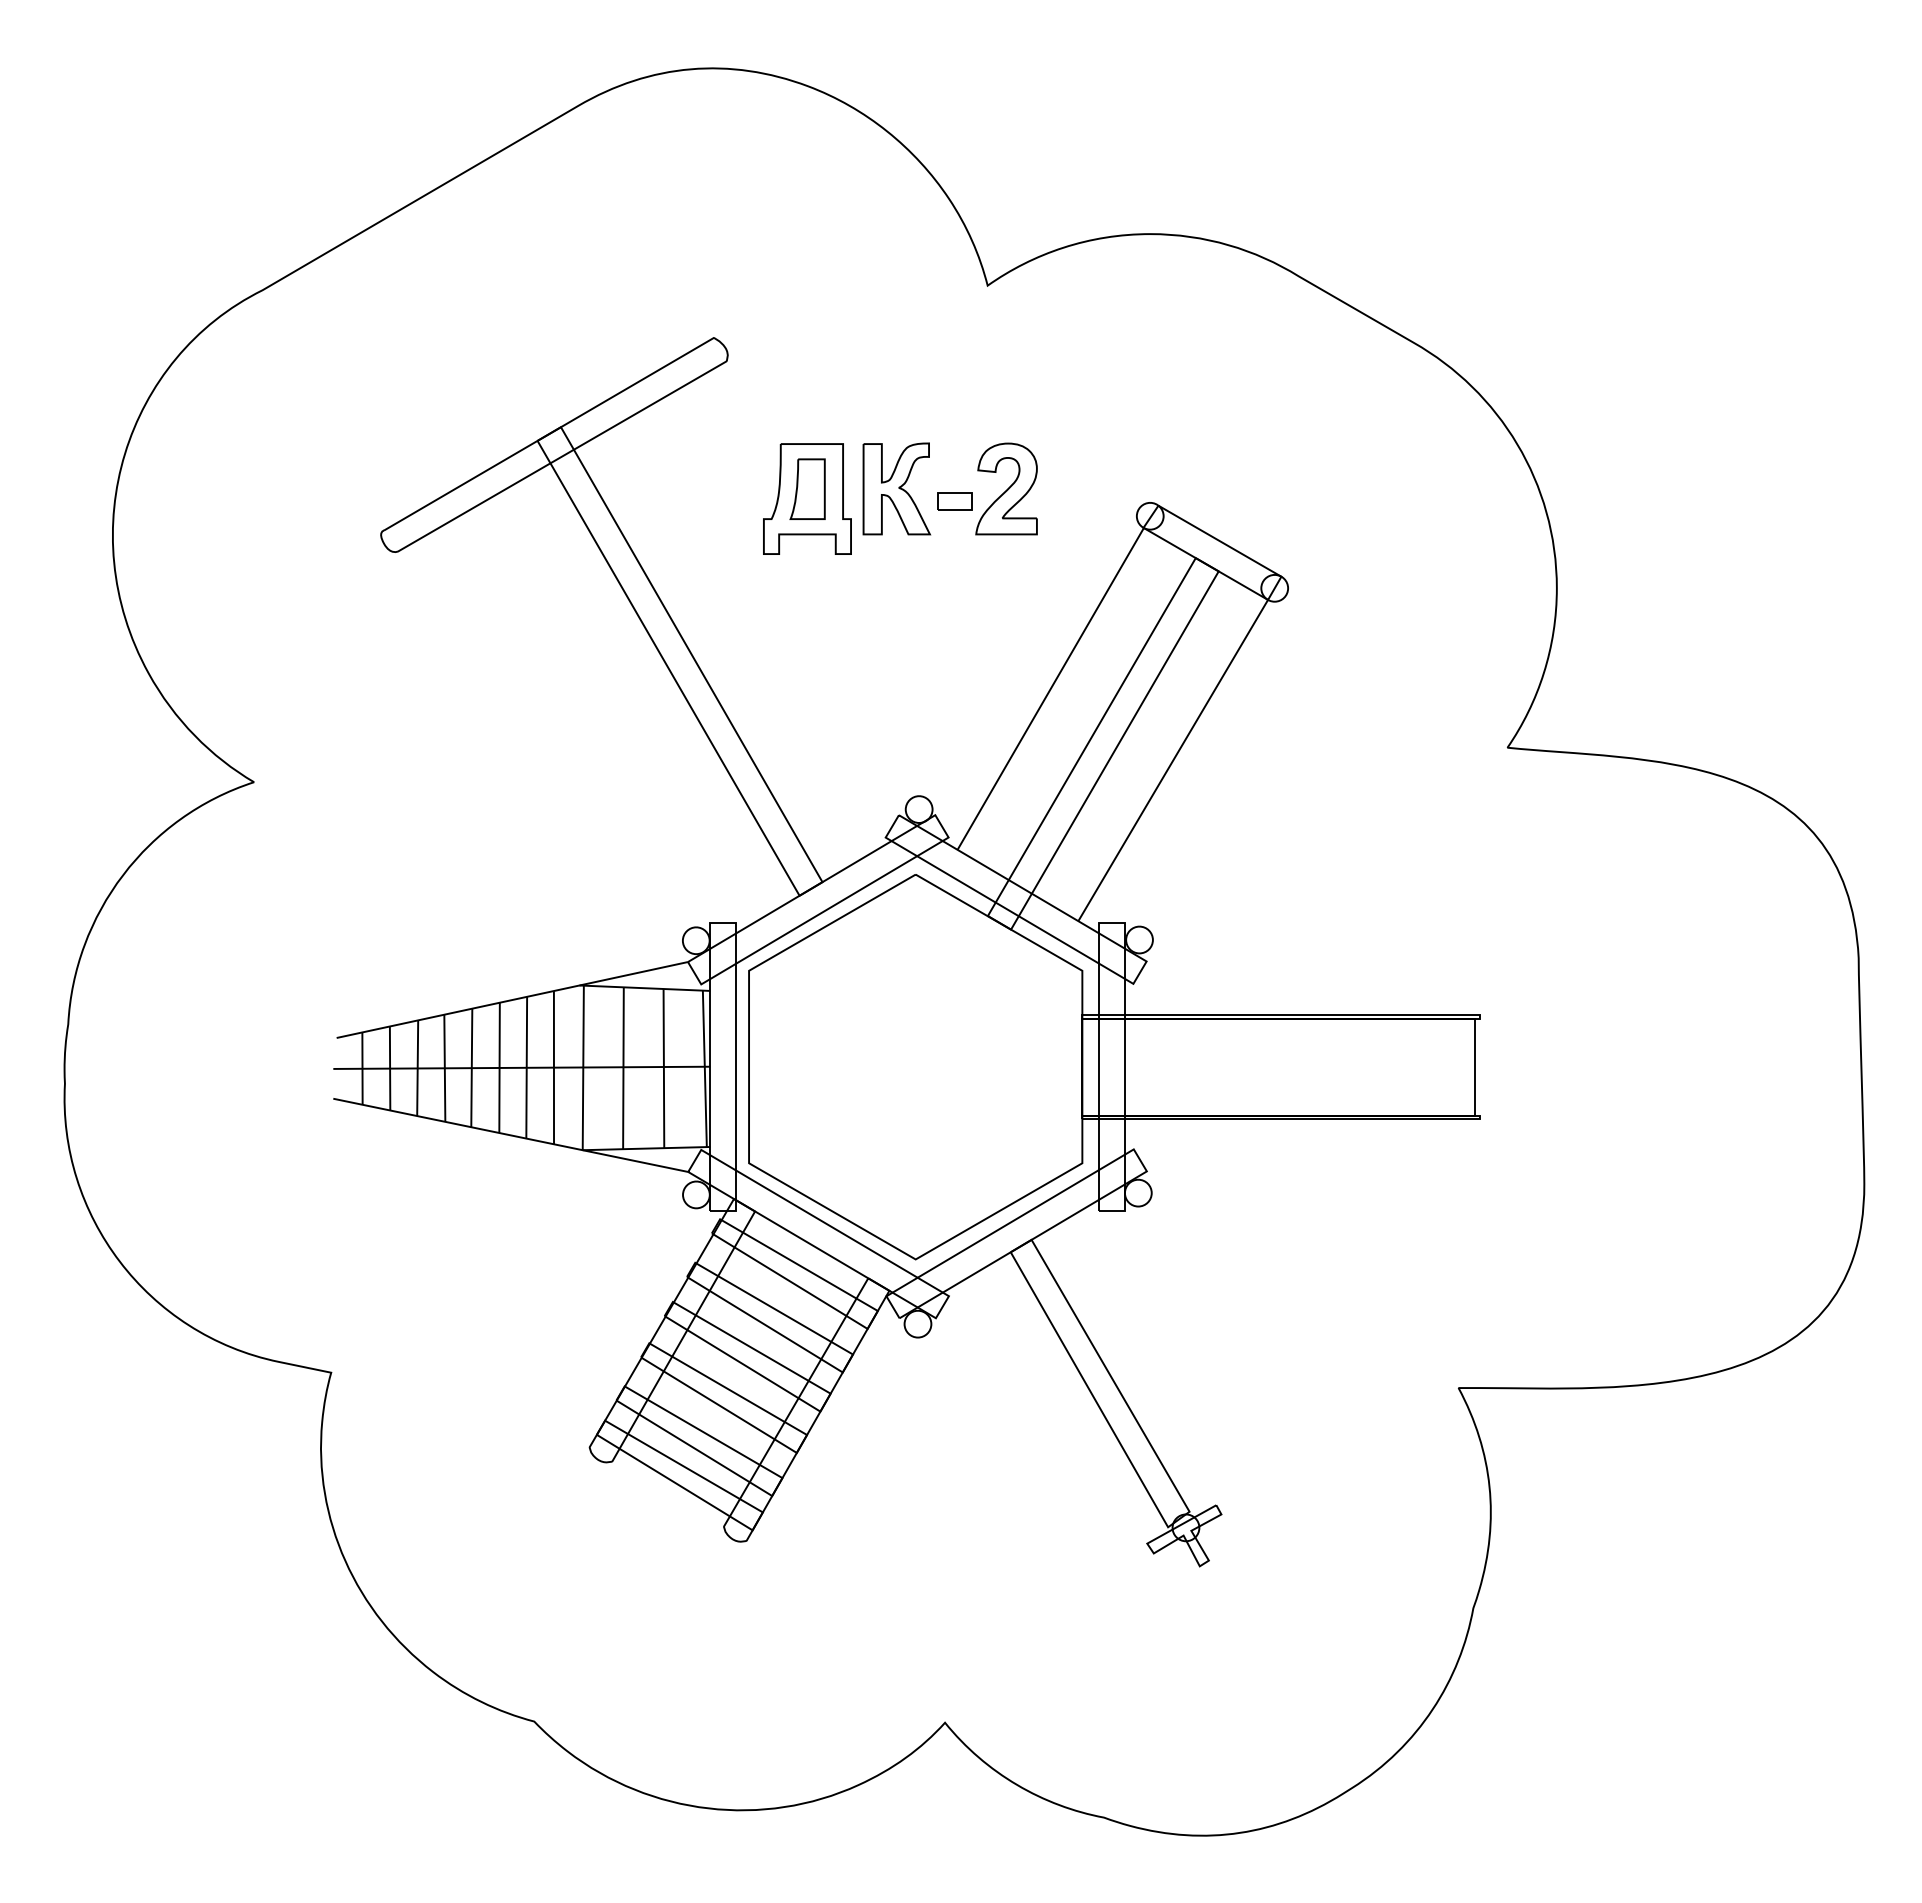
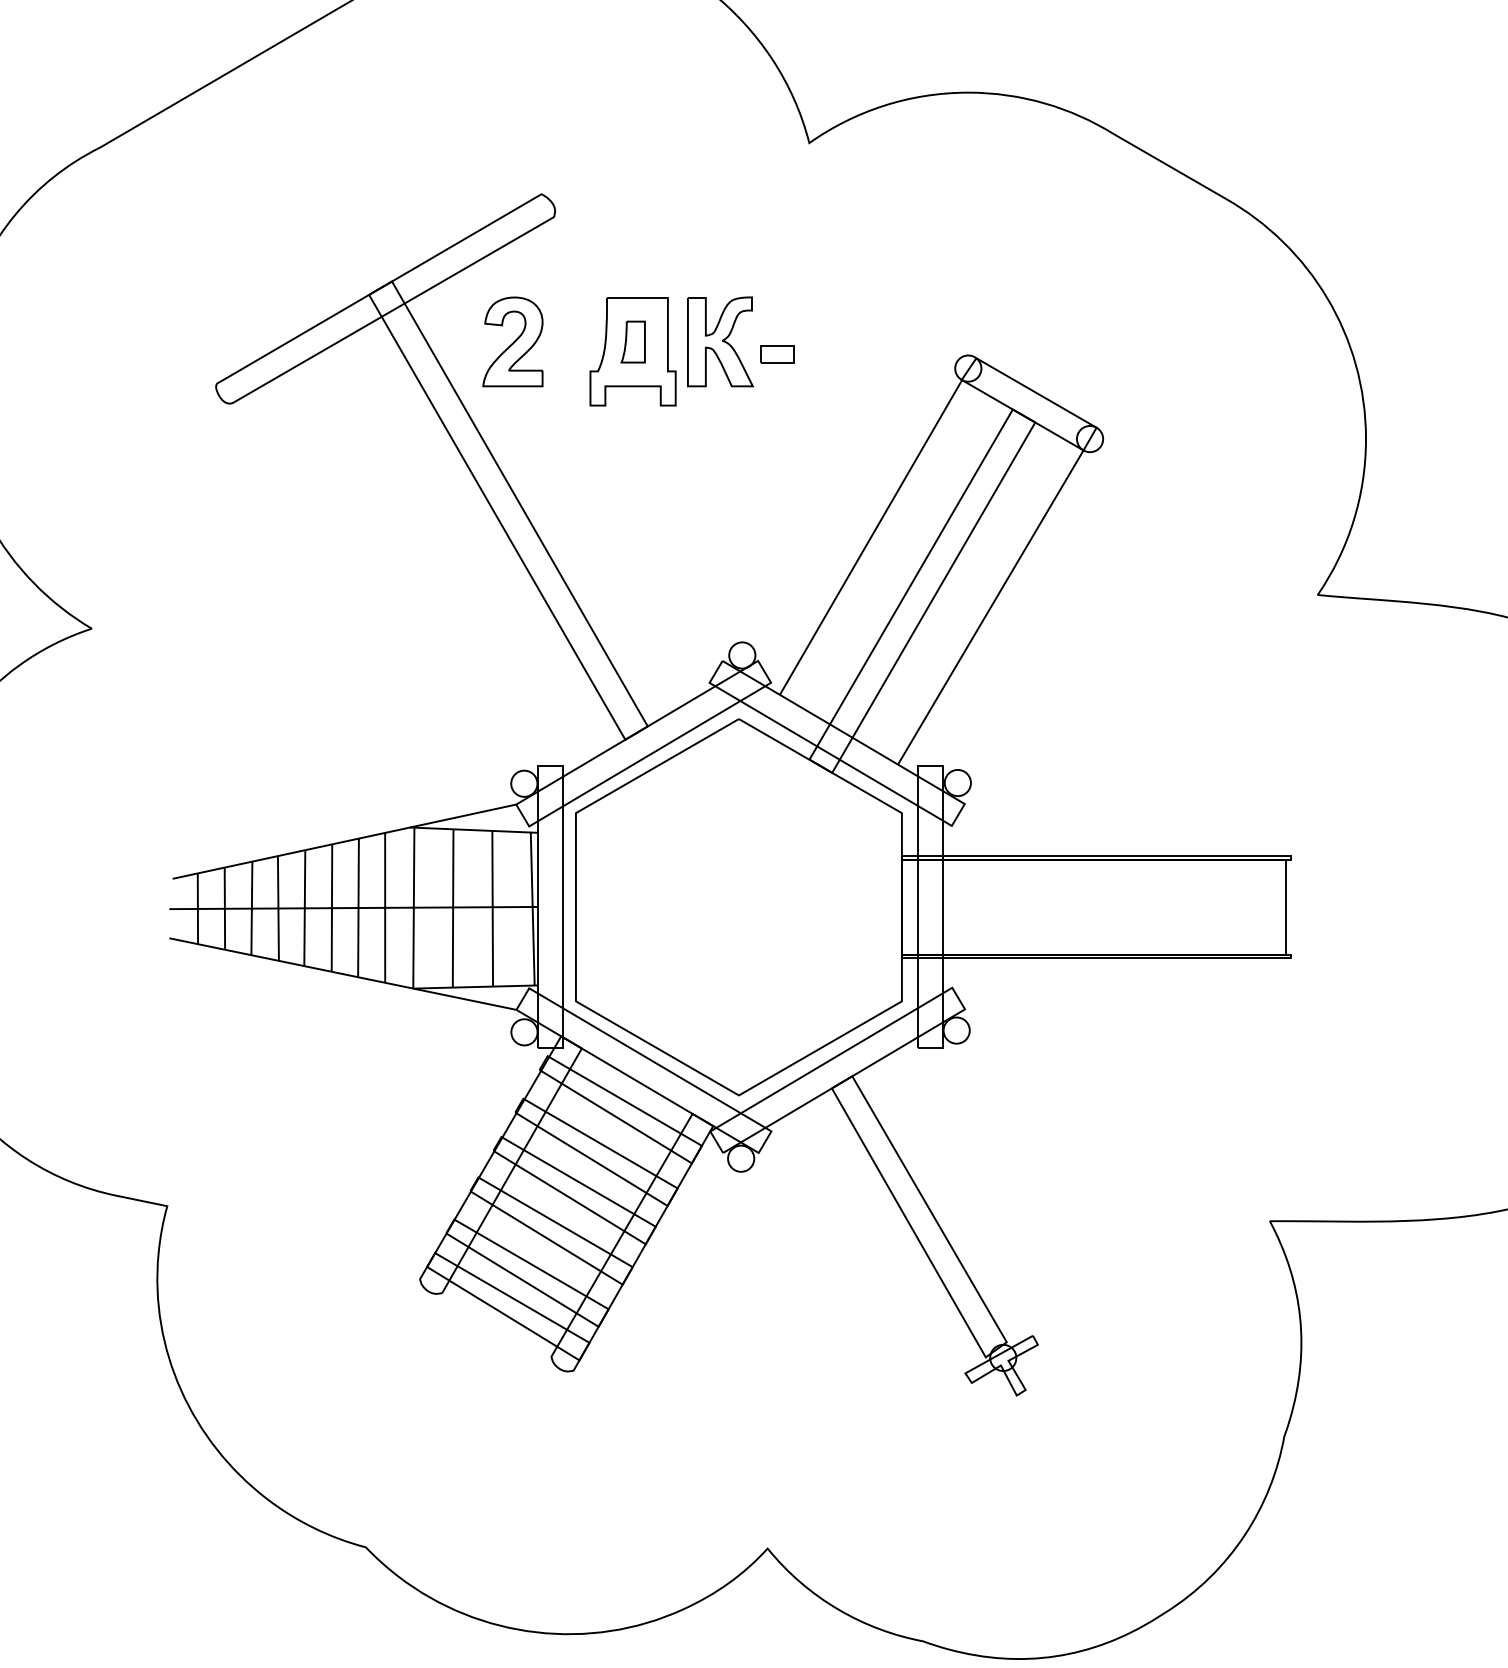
part: (807, 488) -> (633, 341), size x0.7
part: (1006, 488) -> (512, 341), moved

